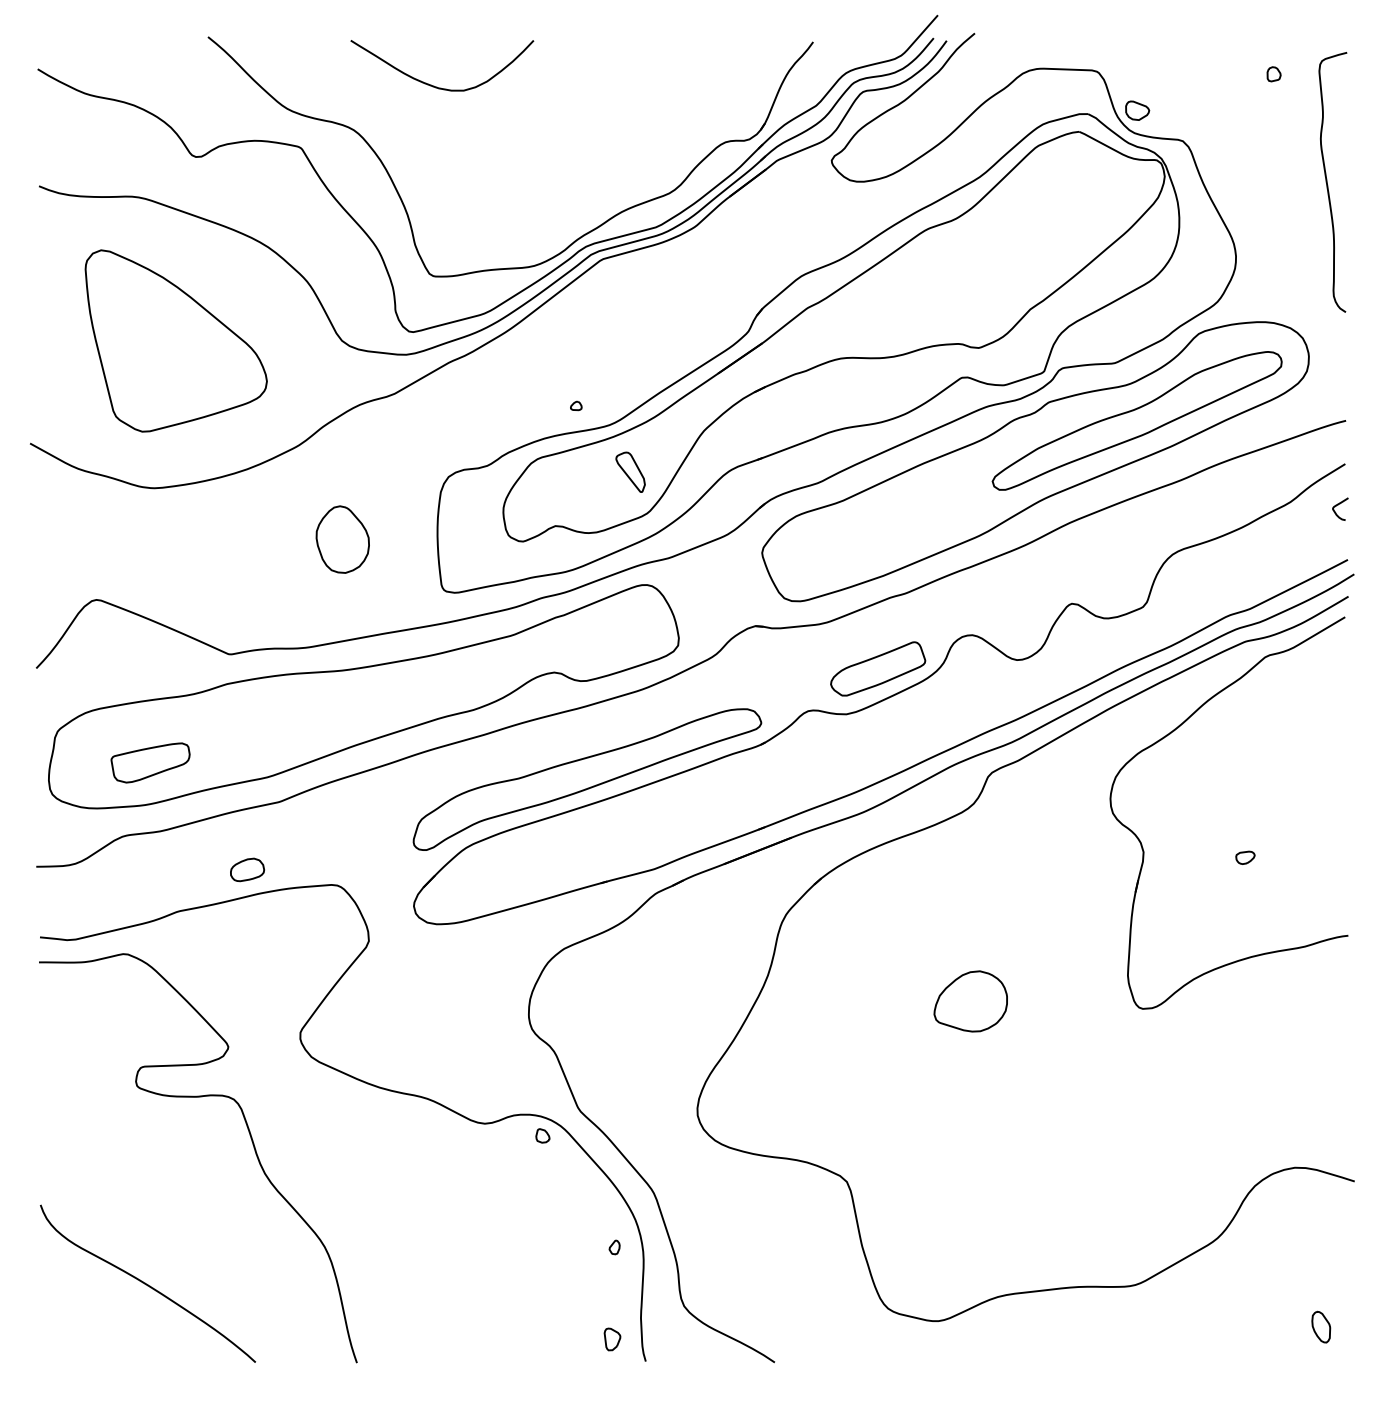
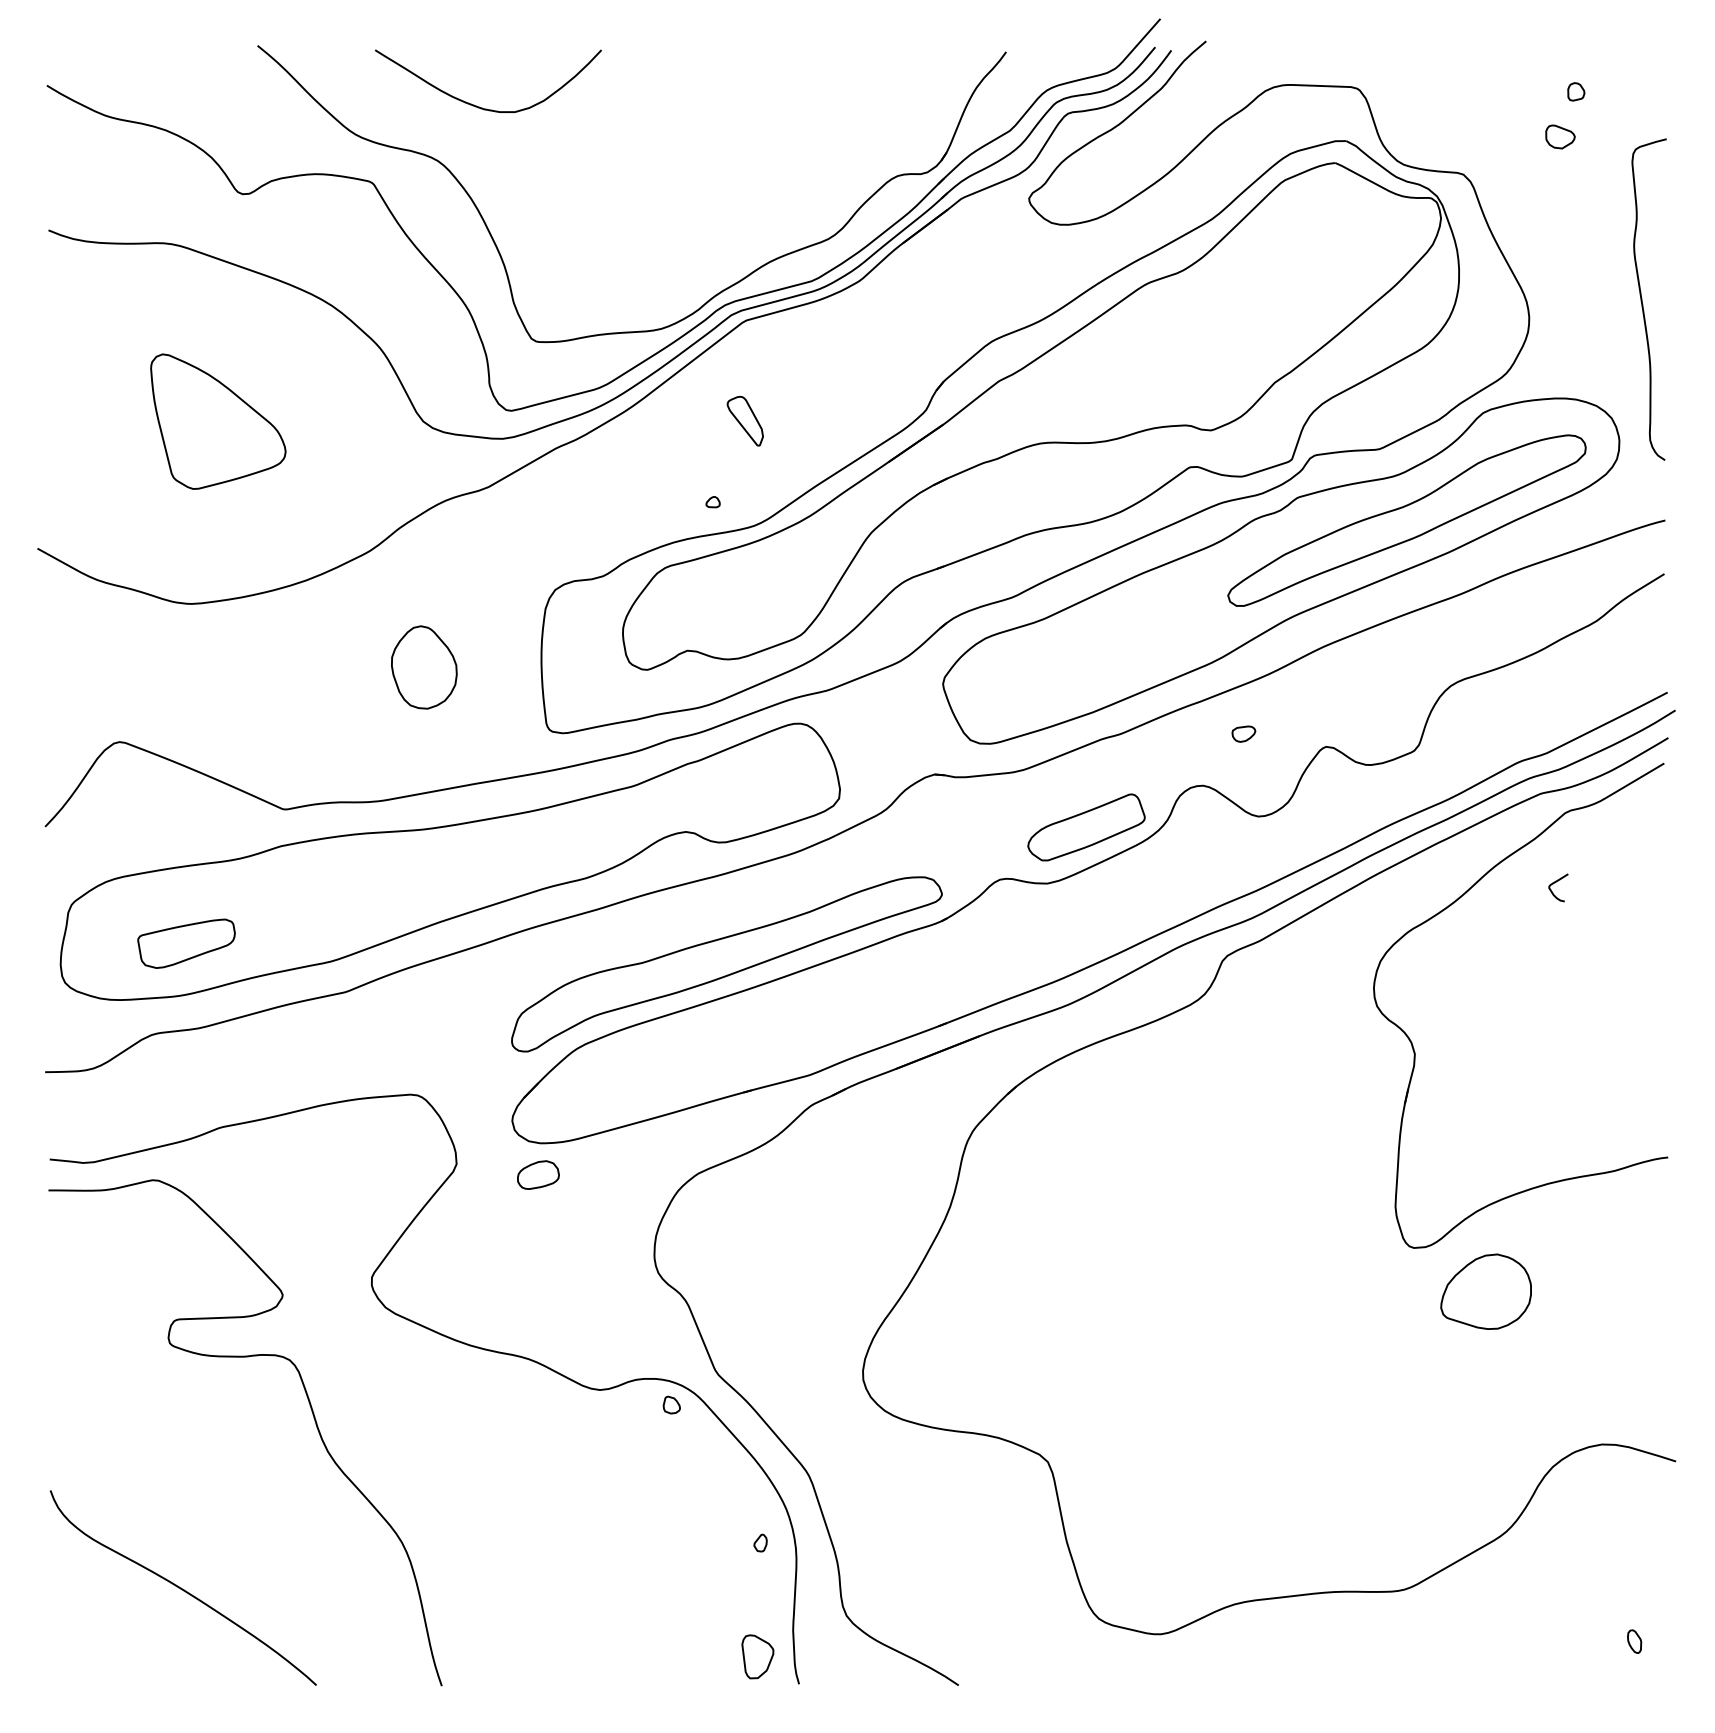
curve: (435, 86) -> (479, 106), moved
part: (1137, 110) -> (1560, 136), moved
curve: (1327, 182) -> (1642, 299), moved
part: (176, 340) -> (218, 421), size x0.6
part: (629, 472) -> (744, 421), moved
curve: (1338, 504) -> (1556, 882), moved
part: (1245, 857) -> (1243, 733), moved
part: (247, 869) -> (538, 1174), moved
part: (970, 1001) -> (1485, 1291), moved
part: (1321, 1327) -> (1634, 1641), size x0.6
part: (612, 1339) -> (757, 1656), size x1.6

